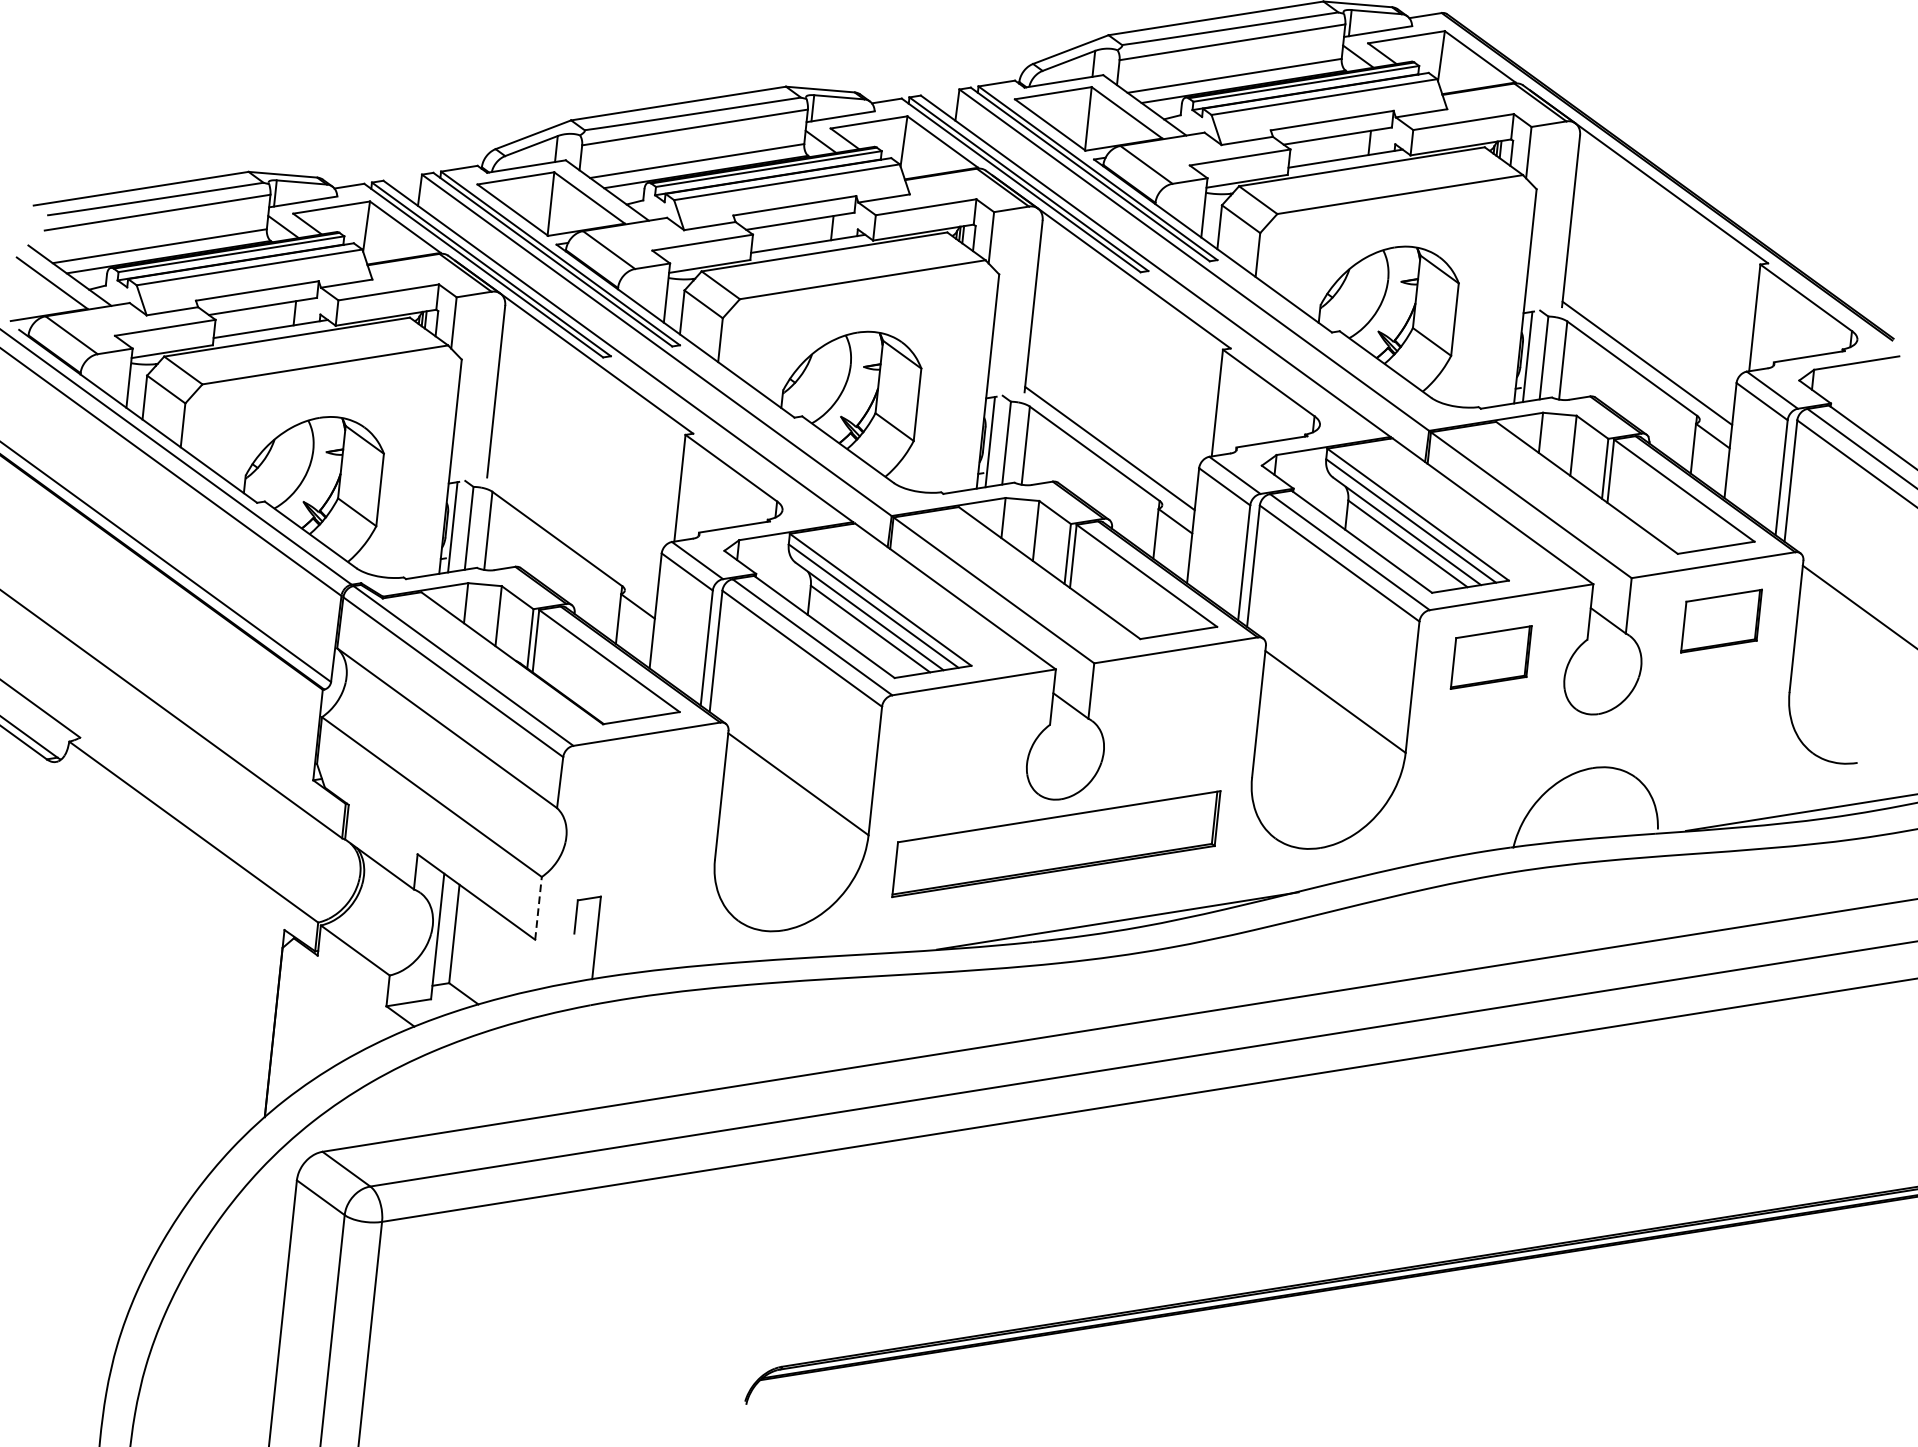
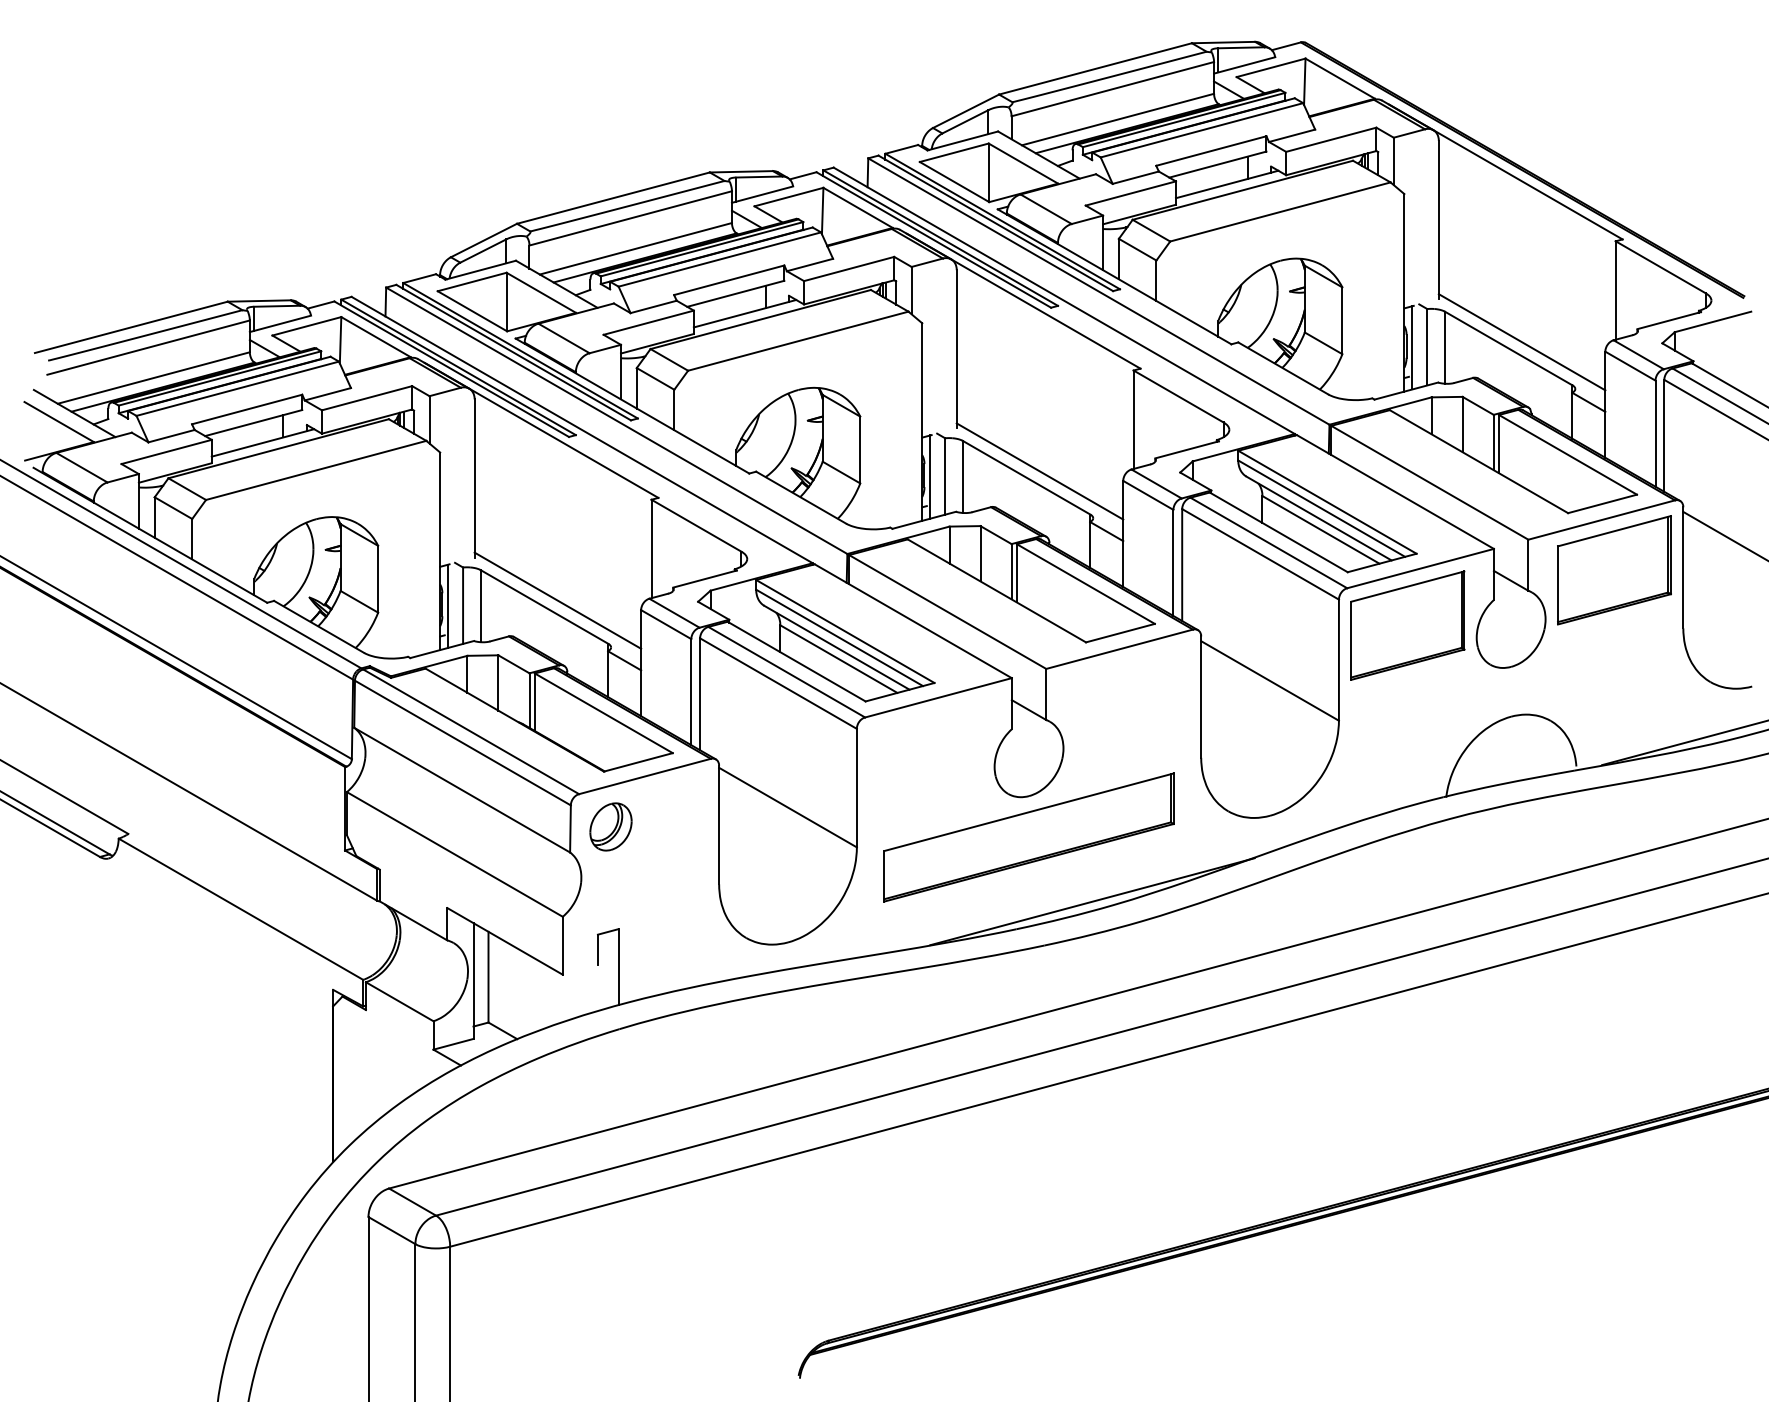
line: (572, 533) -> (557, 600), added
part: (1721, 621) -> (1614, 570), size x1.67
part: (1490, 657) -> (1407, 625), size x1.67
part: (603, 784) -> (610, 826), added
line: (538, 908) -> (562, 945), dashed -> solid

